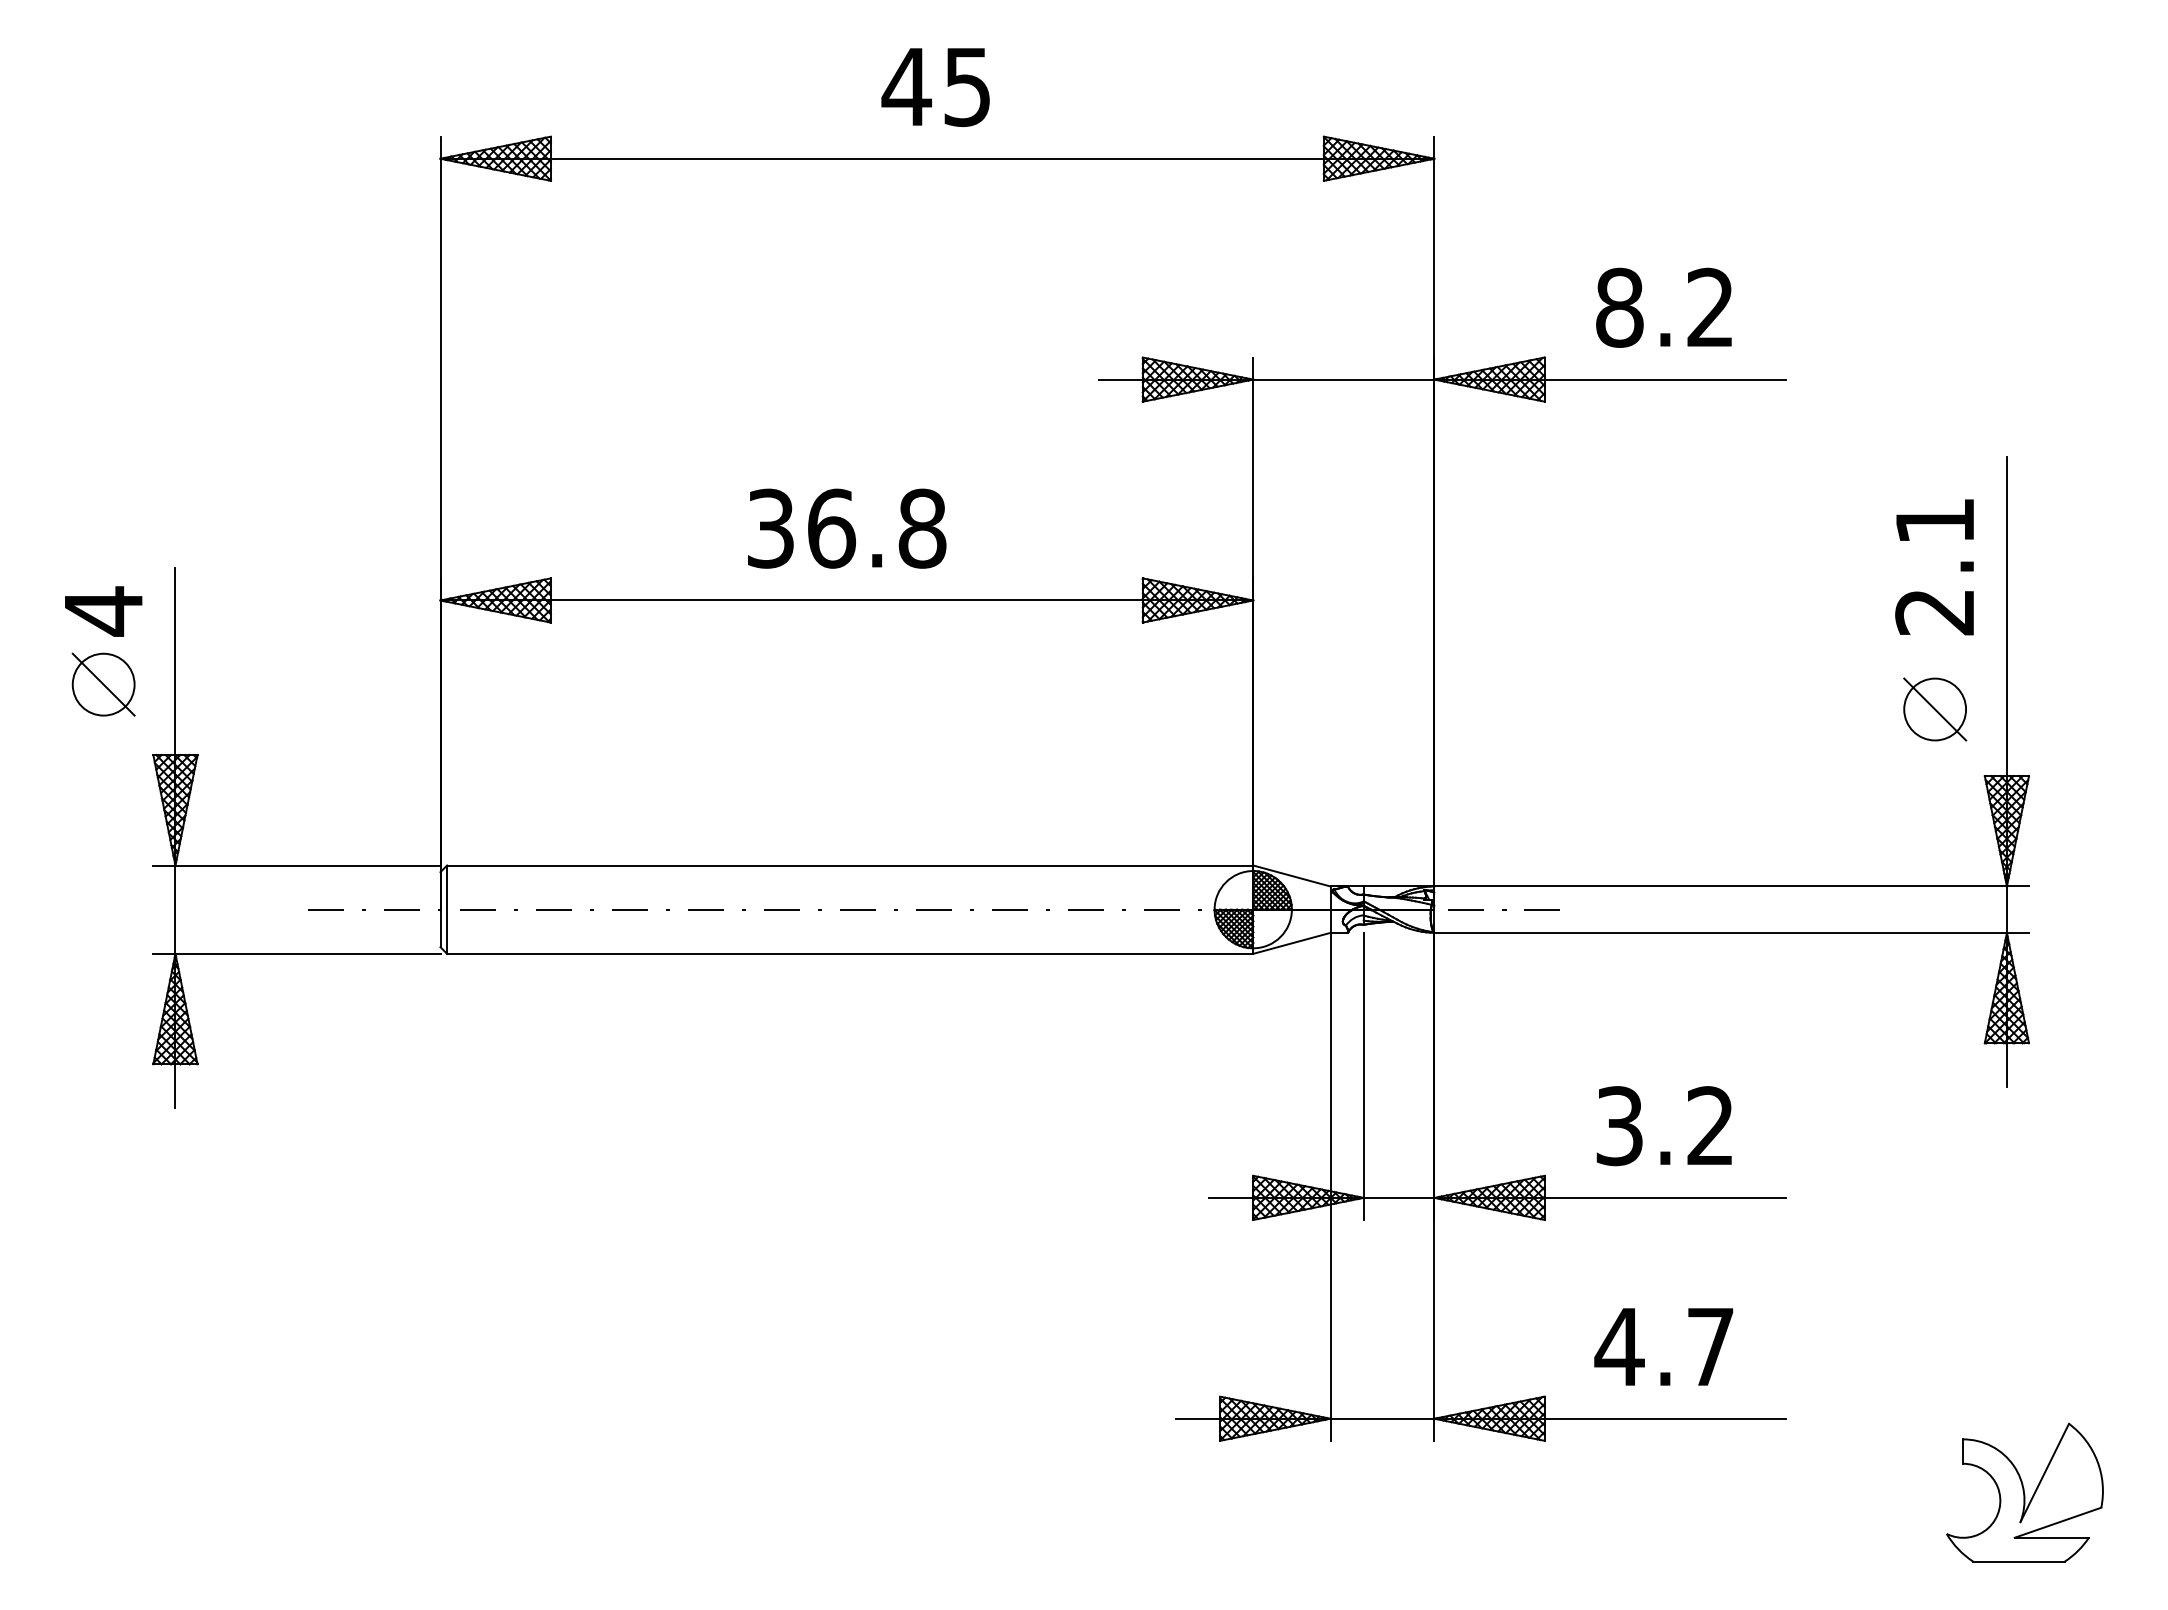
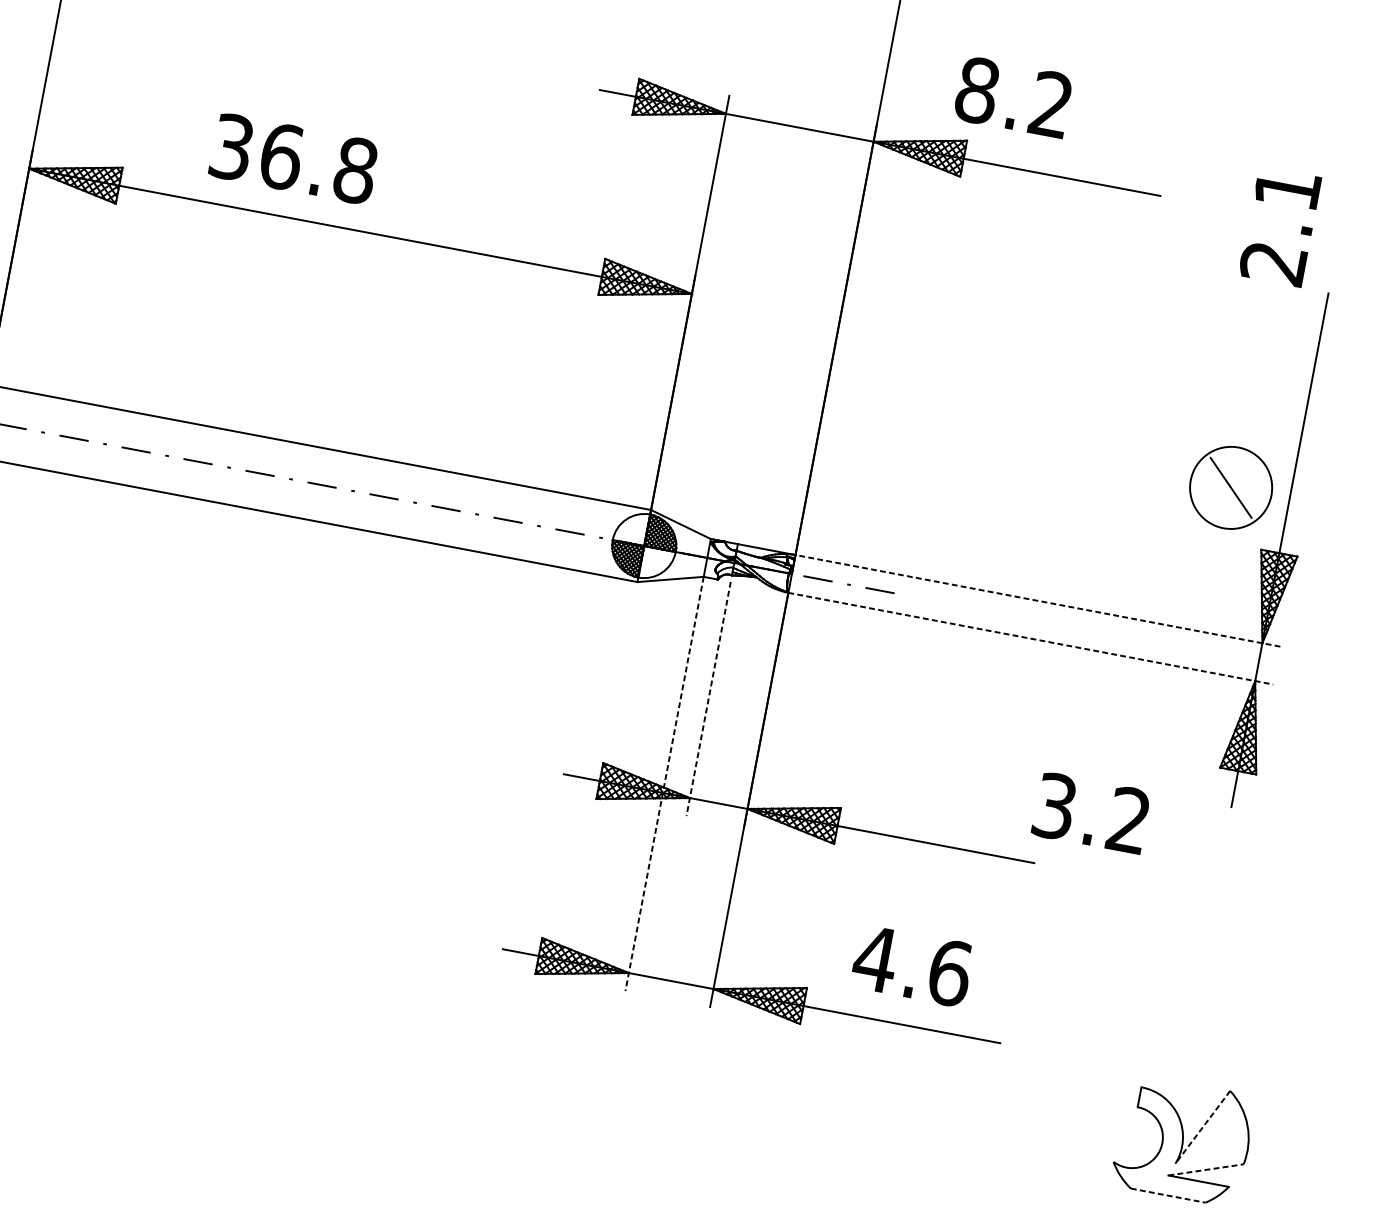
text: (1663, 307) -> (1013, 97), moved
text: (847, 528) -> (294, 158), moved
text: (1934, 567) -> (1279, 226), moved
circle: (1935, 709) -> (1231, 487), size x1.6
line: (1731, 886) -> (1037, 600), solid -> dashed
line: (1732, 932) -> (1031, 638), solid -> dashed
line: (1363, 1076) -> (708, 699), solid -> dashed
text: (1663, 1126) -> (1090, 813), moved
line: (1330, 1186) -> (664, 783), solid -> dashed
text: (1711, 1347) -> (950, 973), 4.7 -> 4.6
line: (2044, 1473) -> (1202, 1127), solid -> dashed
line: (2058, 1522) -> (1206, 1169), solid -> dashed
line: (2019, 1561) -> (1168, 1195), solid -> dashed

